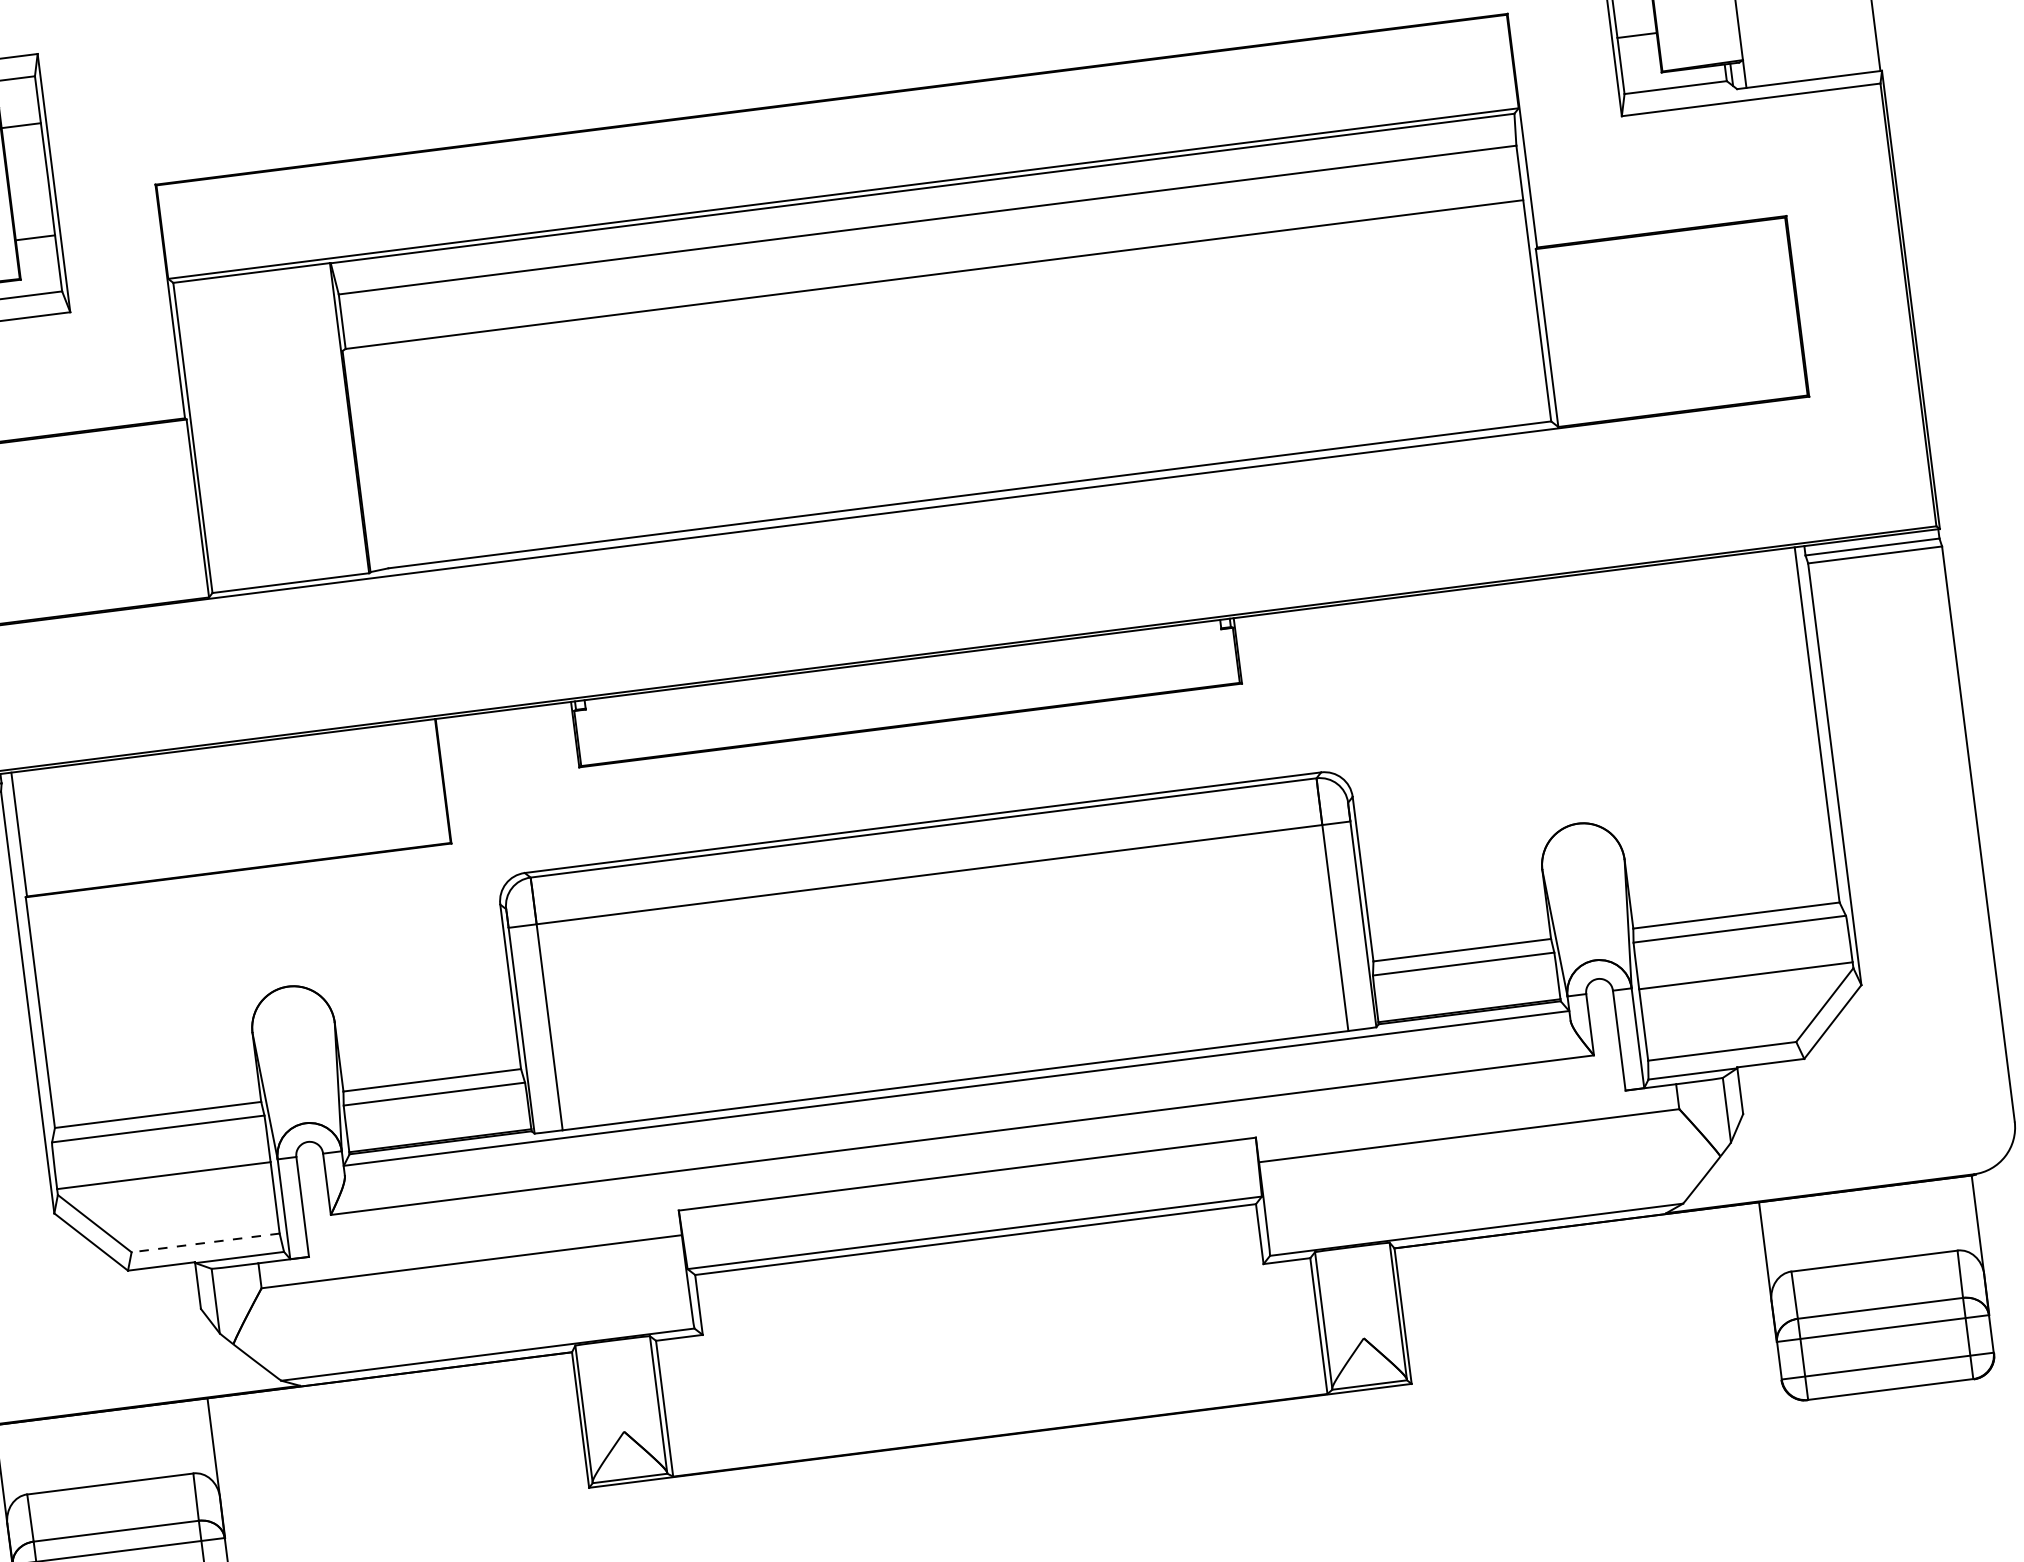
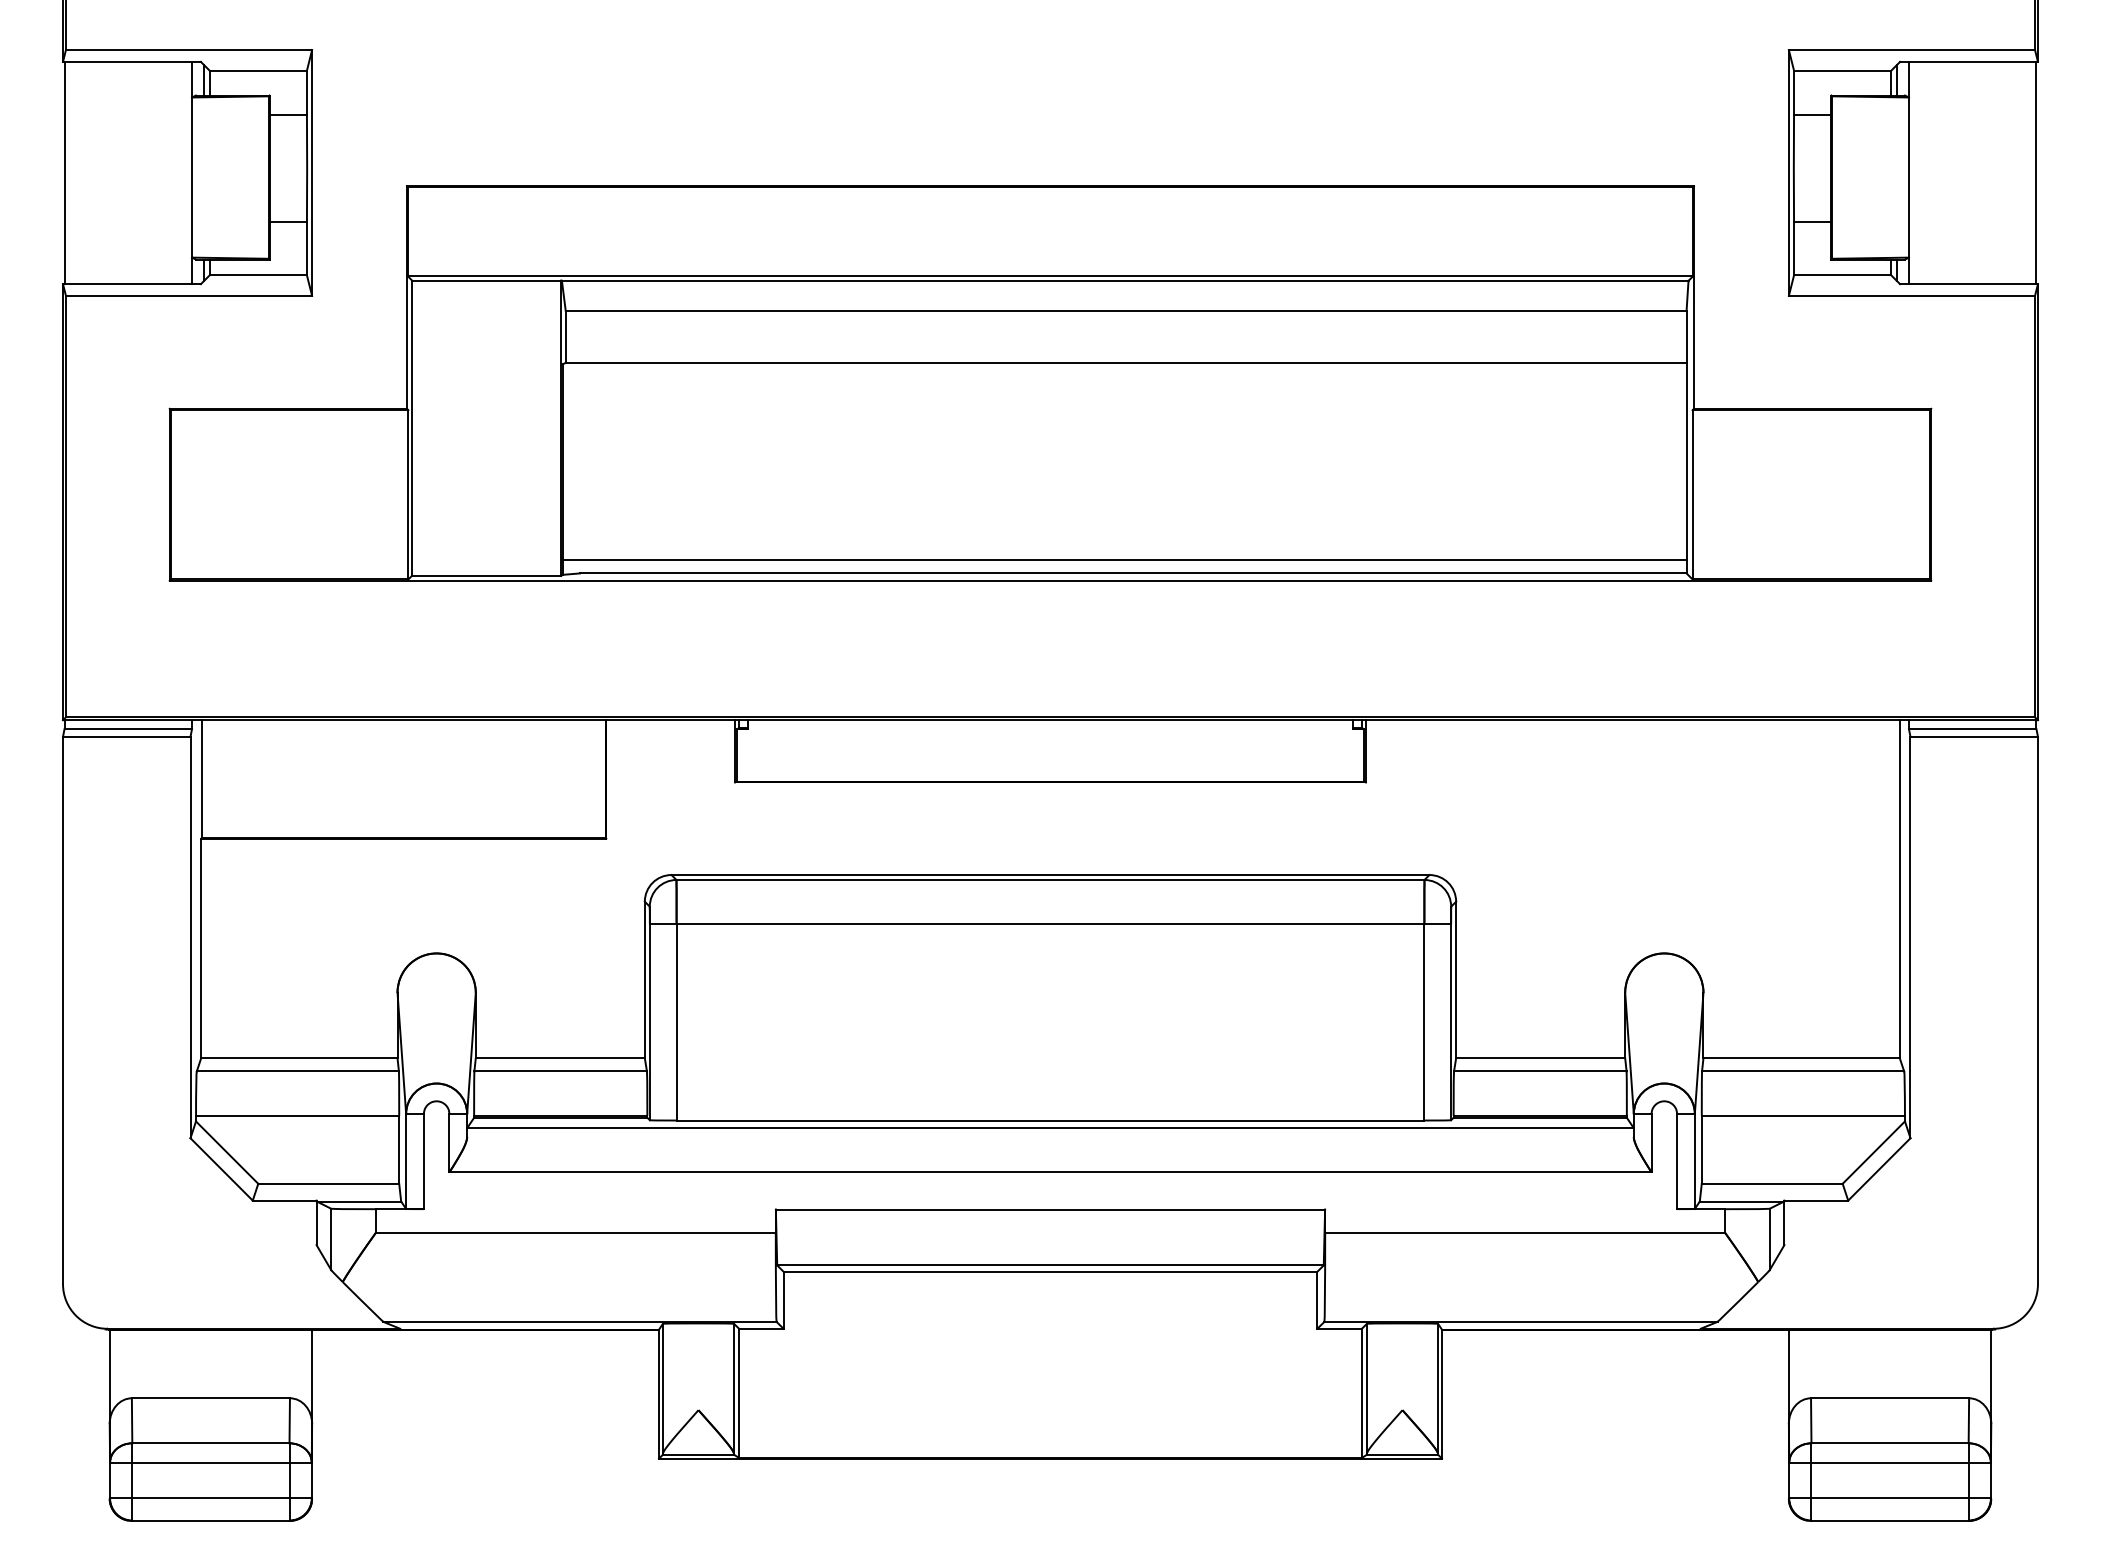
line: (958, 482) -> (1124, 560), added
line: (205, 1242) -> (328, 1183), dashed -> solid

